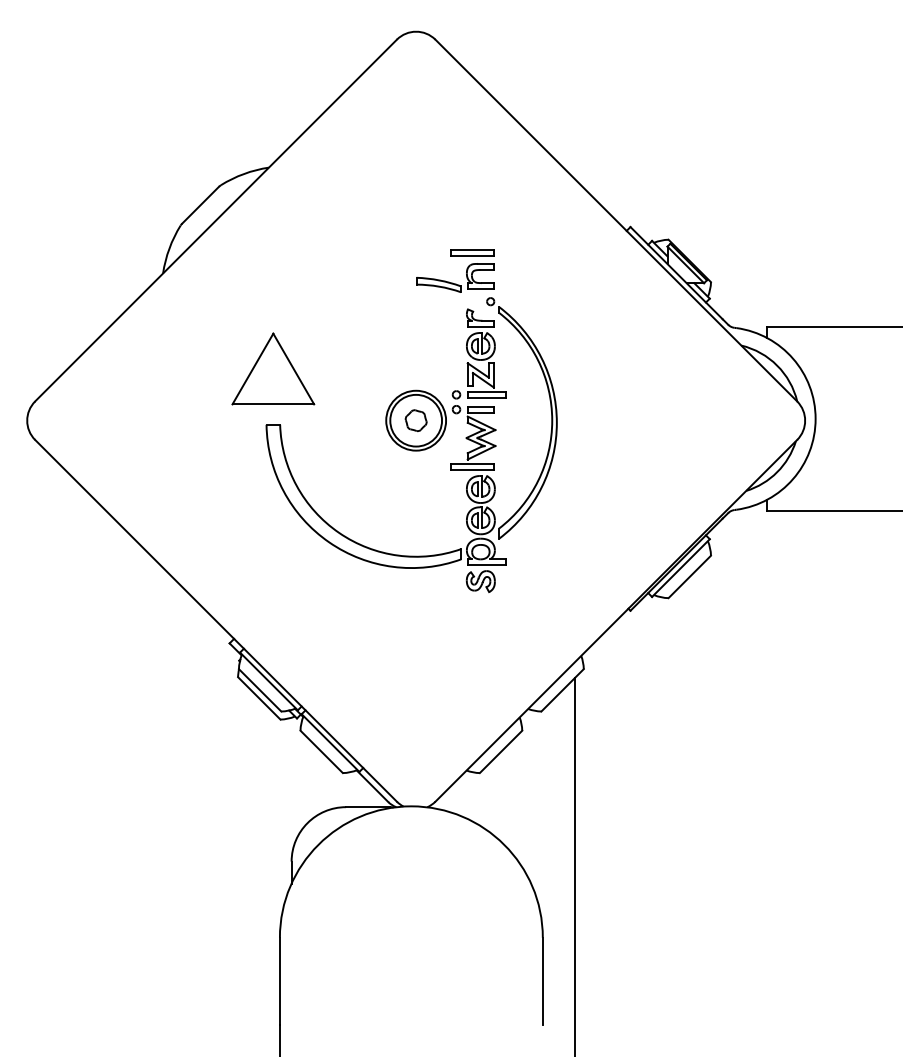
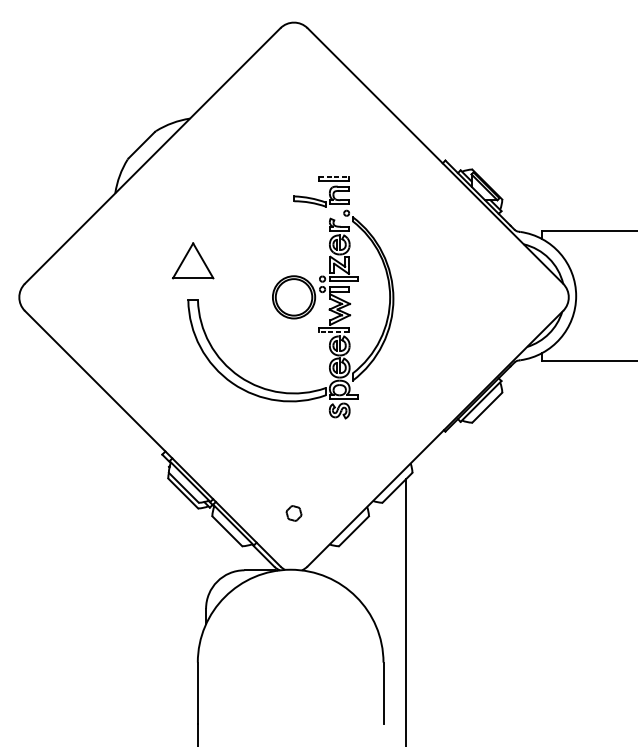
line: (473, 249) -> (334, 176), solid -> dashed
part: (273, 368) -> (193, 260), size x0.7
part: (415, 420) -> (293, 513), moved
line: (472, 469) -> (333, 331), solid -> dashed

